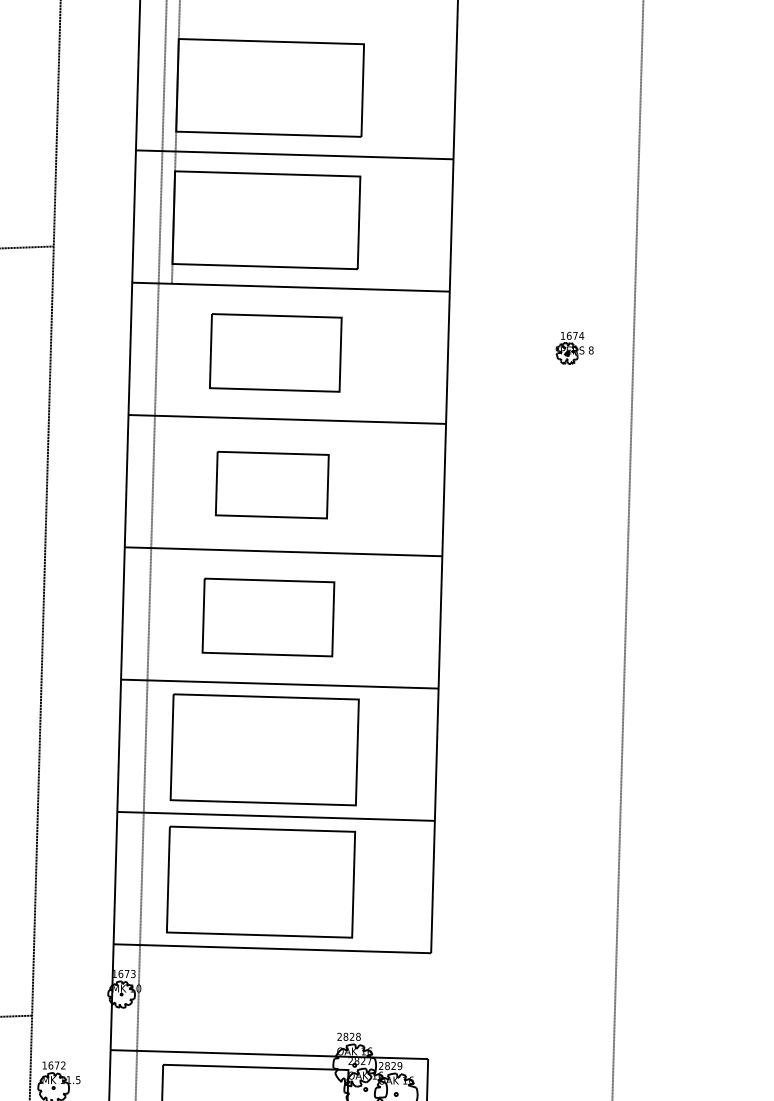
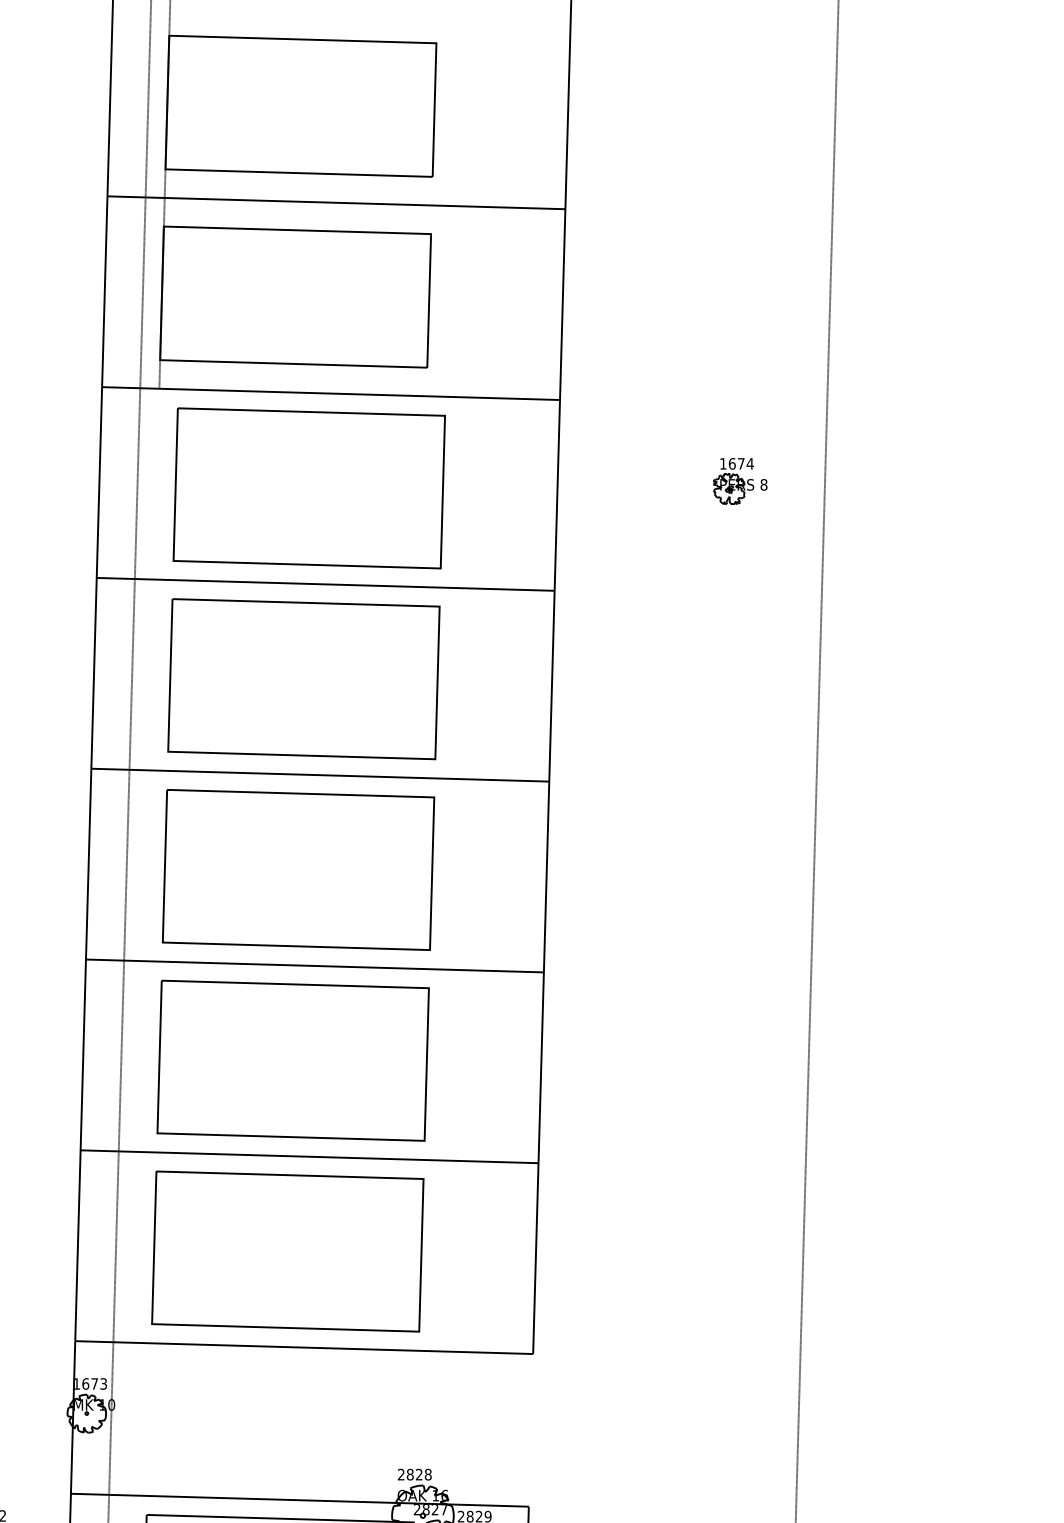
part: (275, 352) -> (308, 487), size x1.43
part: (272, 484) -> (304, 678), size x1.67
part: (268, 617) -> (298, 869), size x1.43

